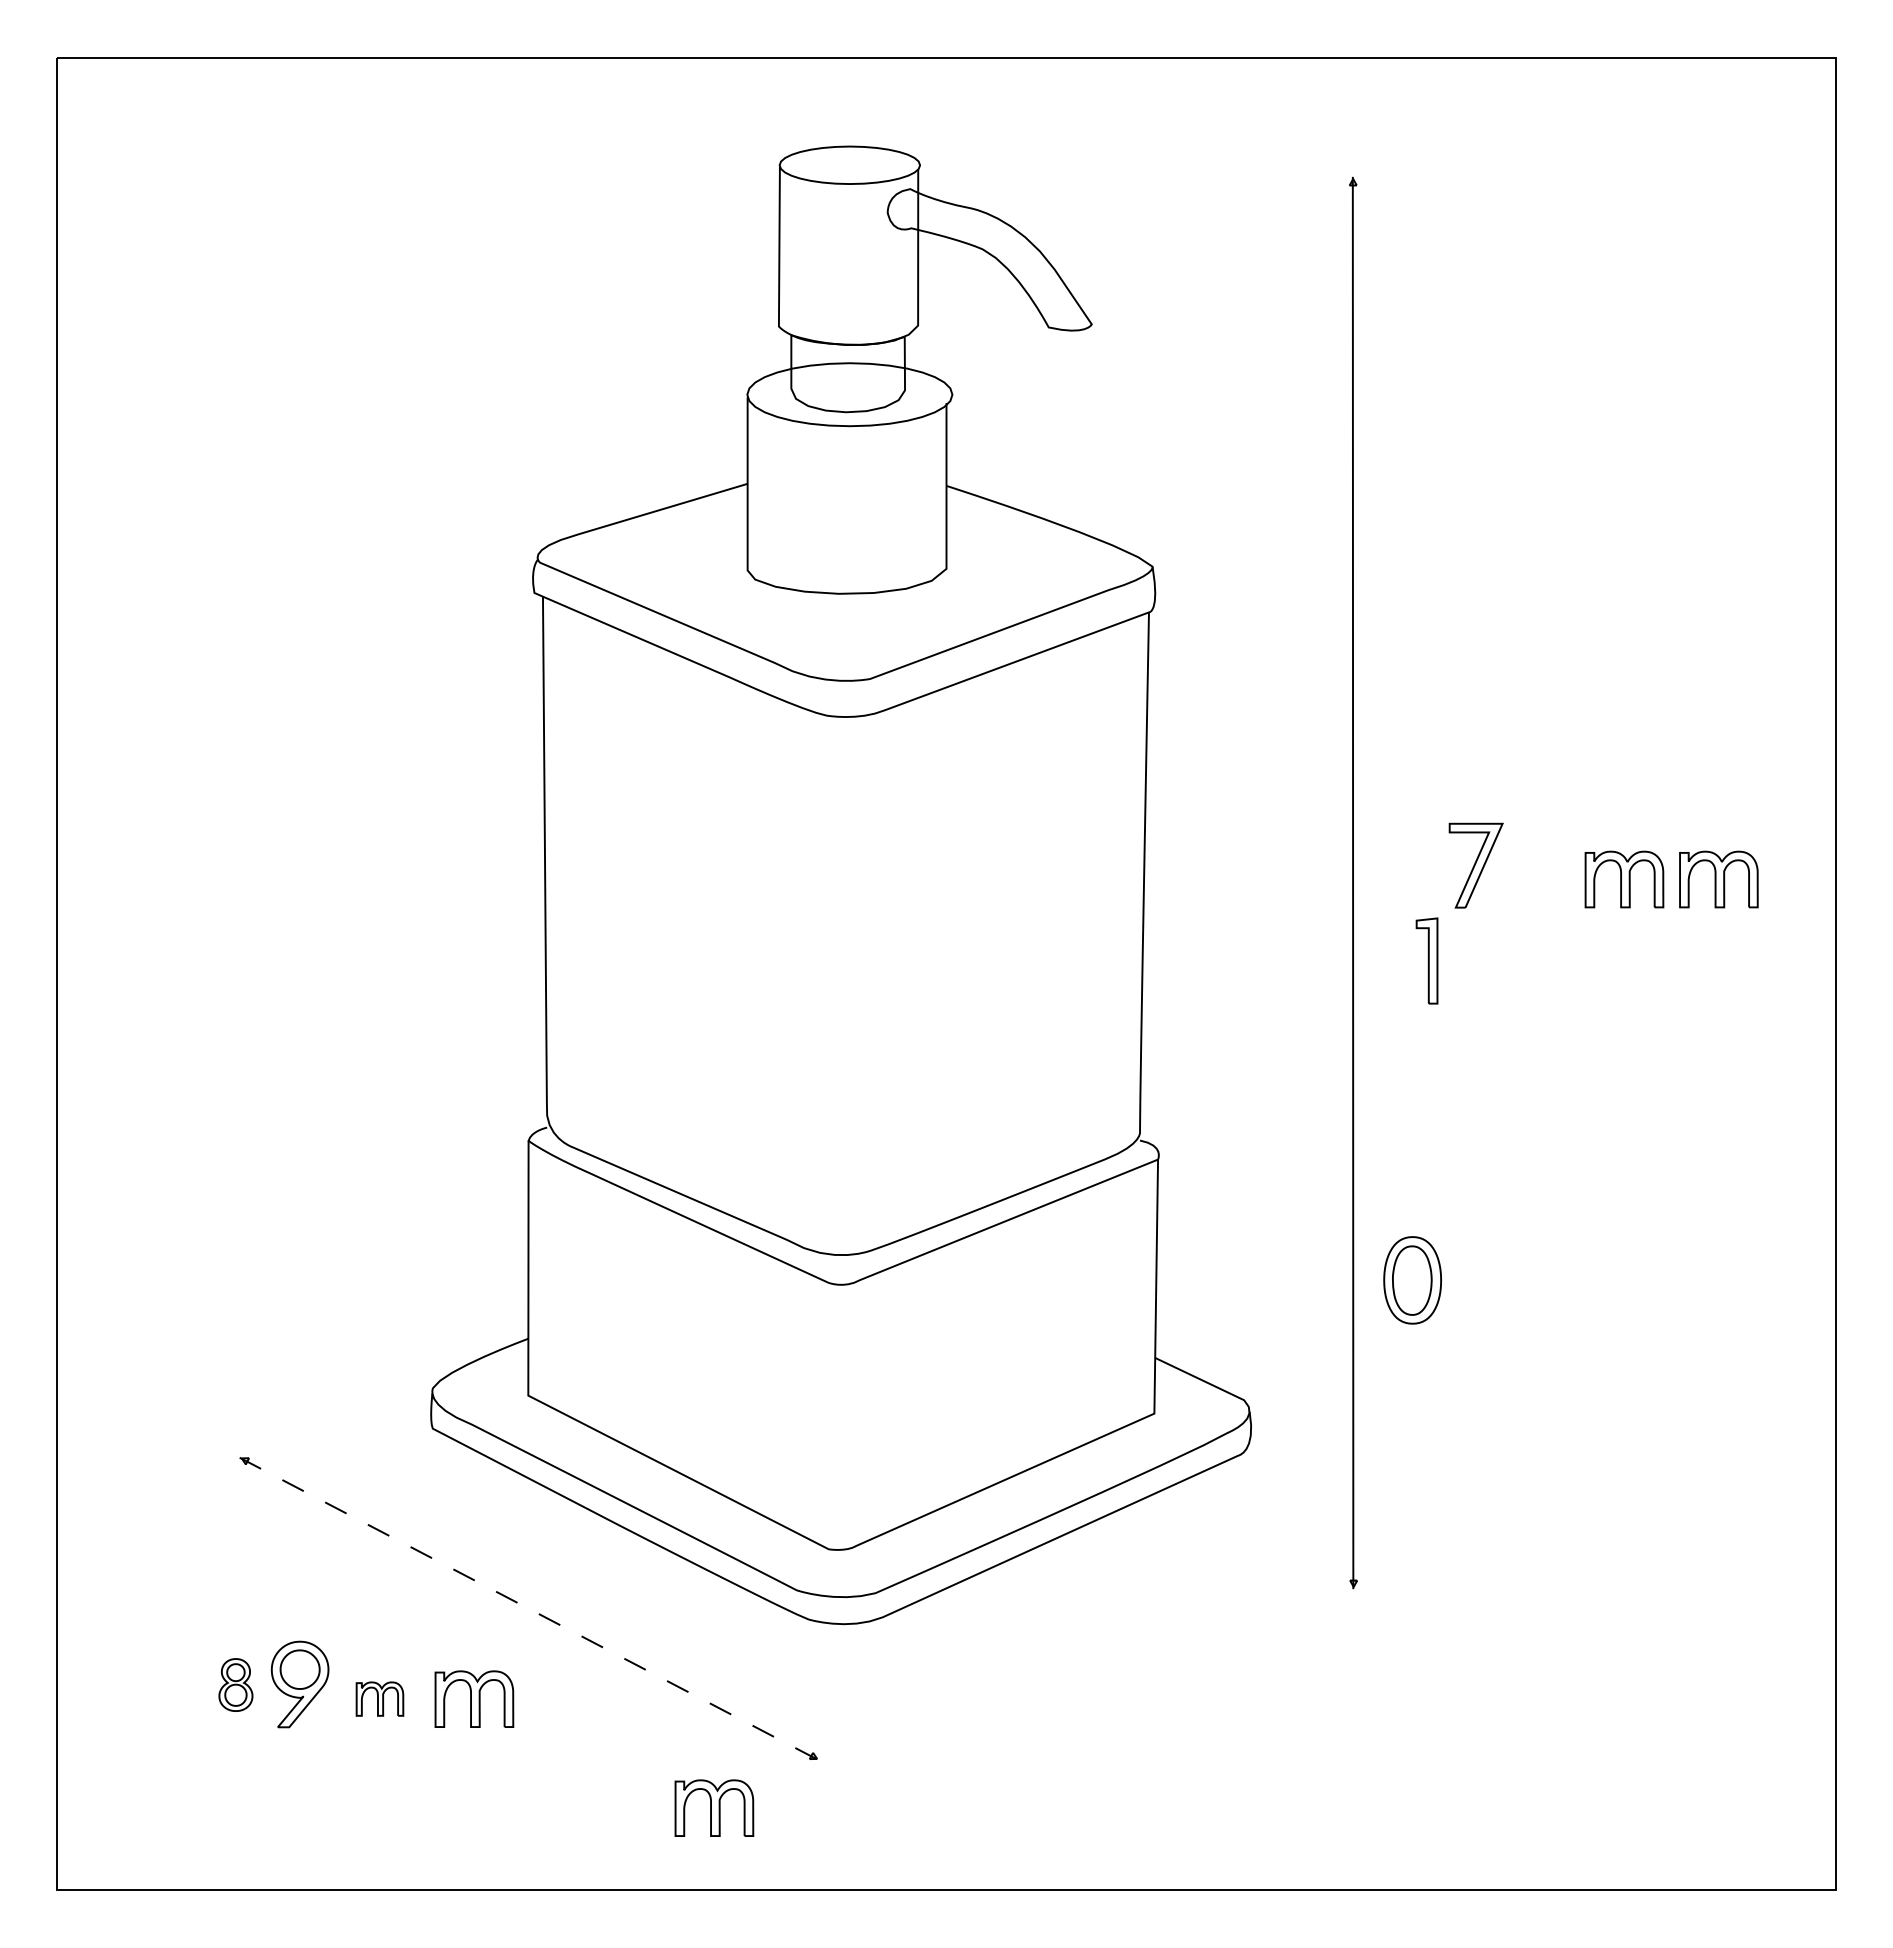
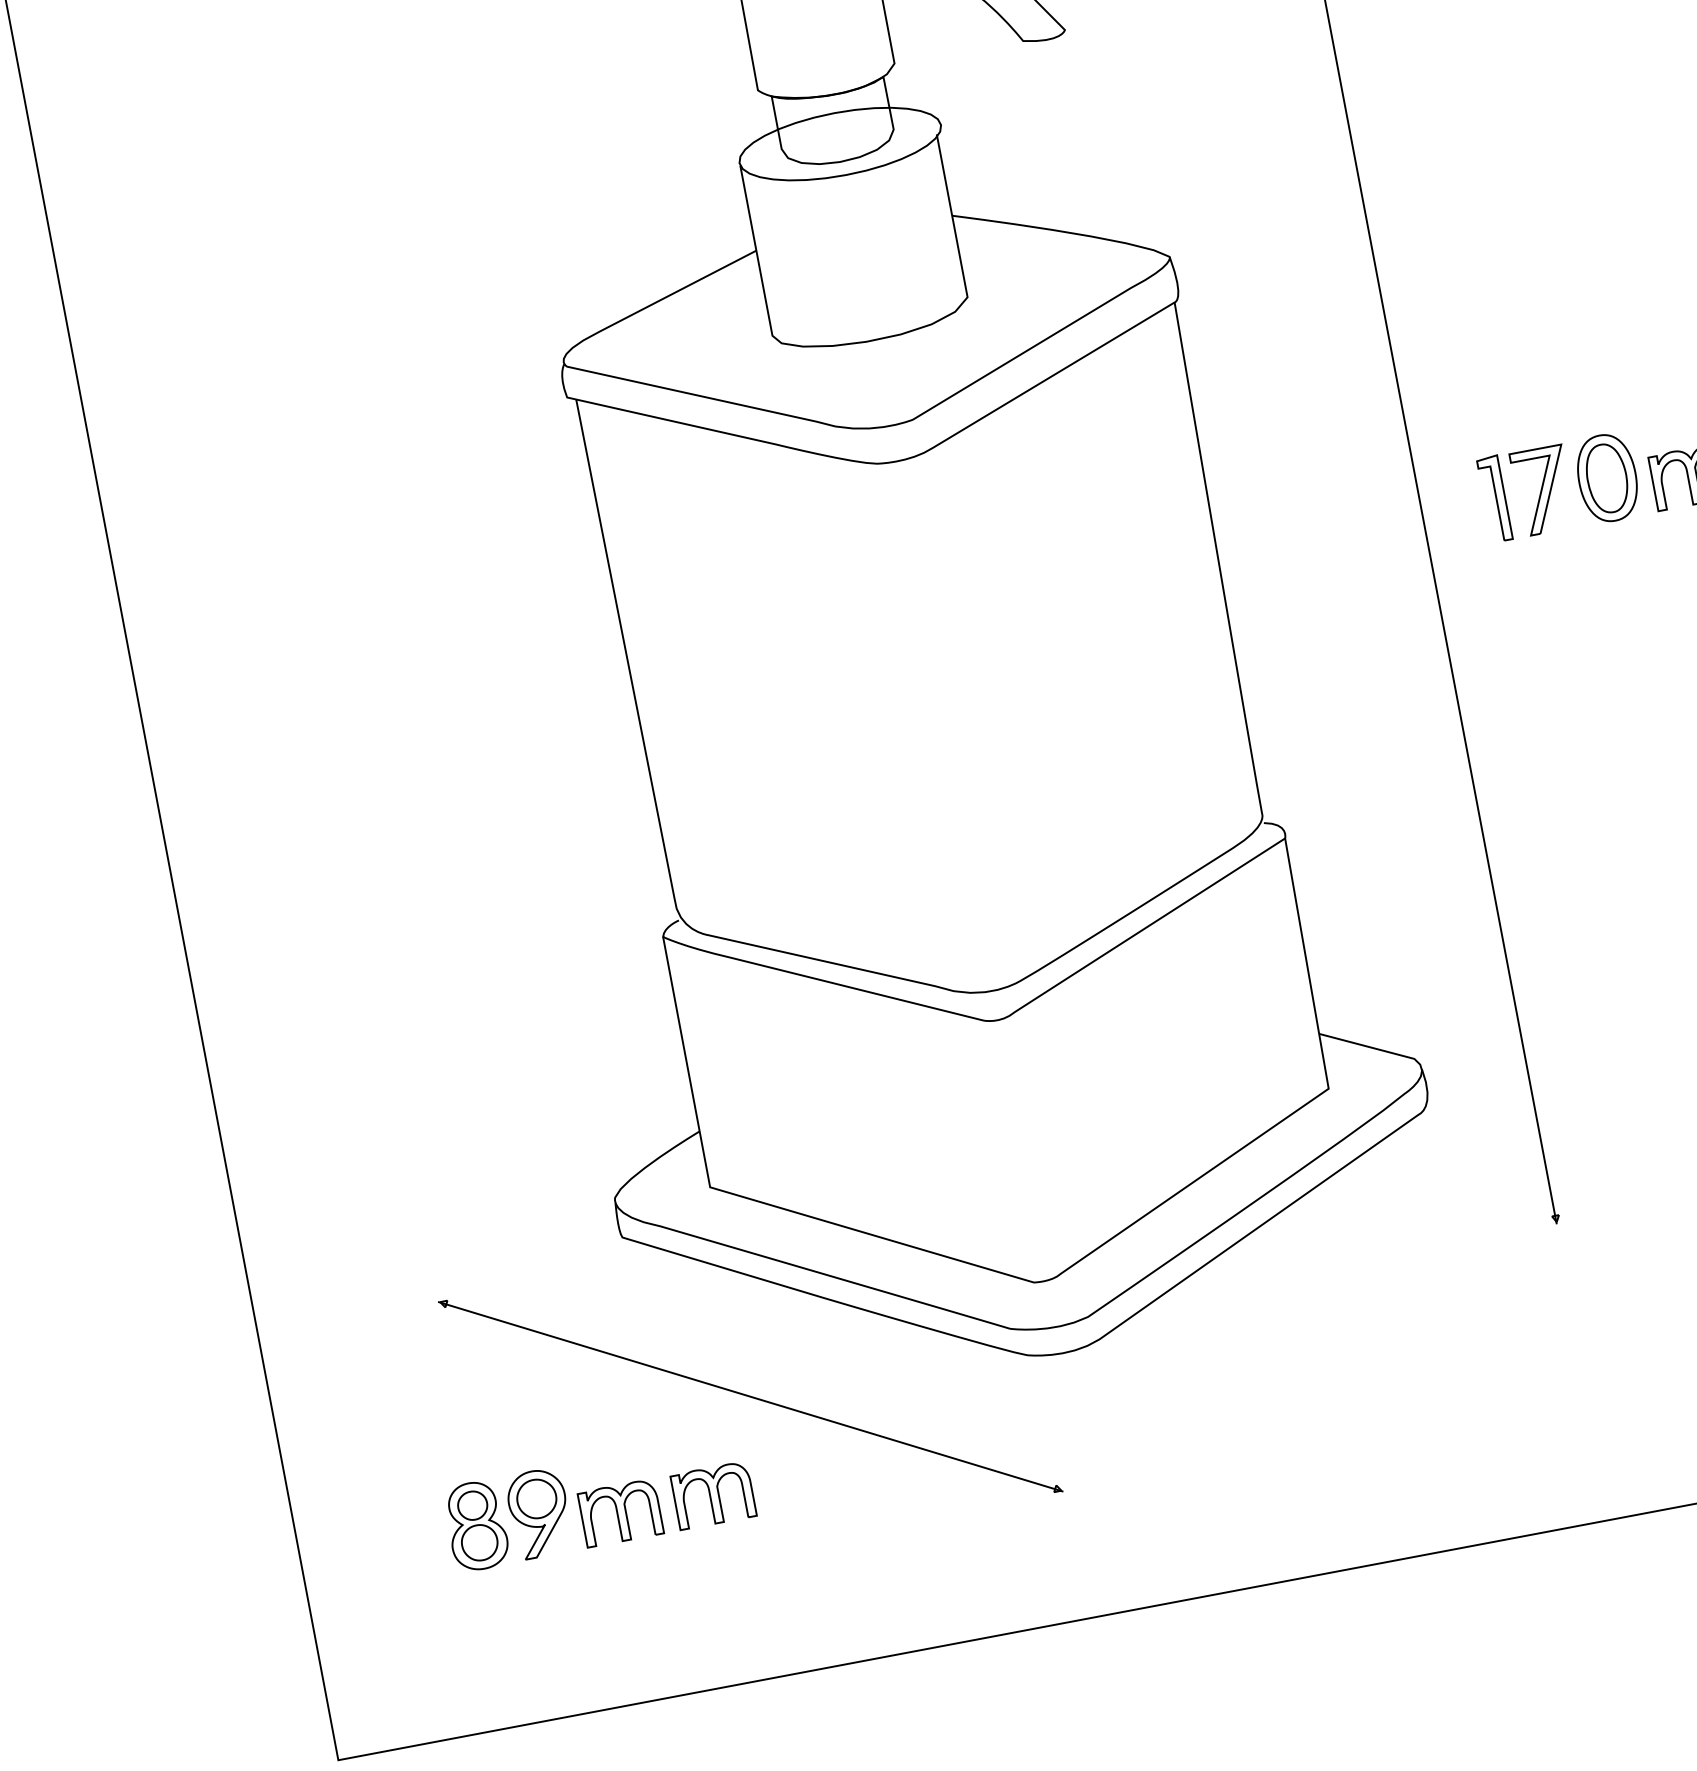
part: (1426, 960) -> (1494, 498), moved
part: (1412, 1280) -> (1607, 478), moved
line: (529, 1609) -> (751, 1397), dashed -> solid
part: (235, 1684) -> (476, 1525), size x1.67
part: (379, 1698) -> (620, 1512), size x1.67
part: (714, 1807) -> (969, 1557), removed

